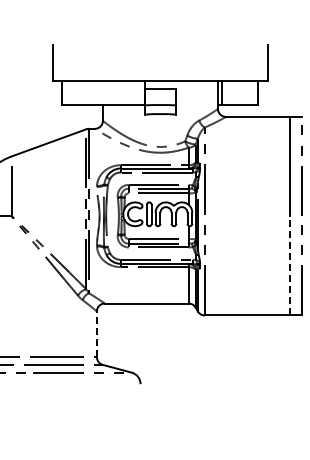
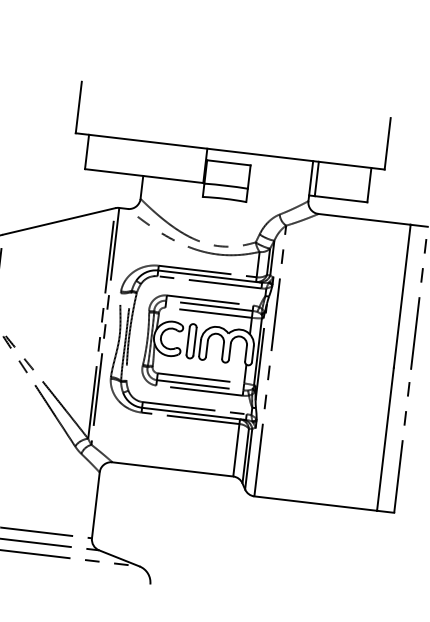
line: (289, 265) -> (384, 438), dashed -> solid
line: (96, 334) -> (95, 505), dashed -> solid

